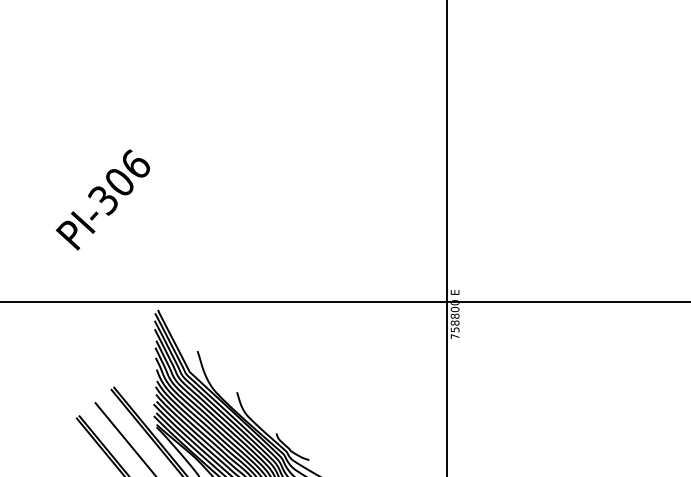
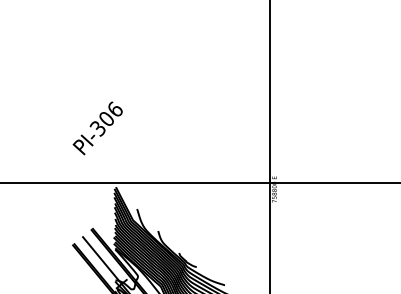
text: (102, 200) -> (97, 128), moved

